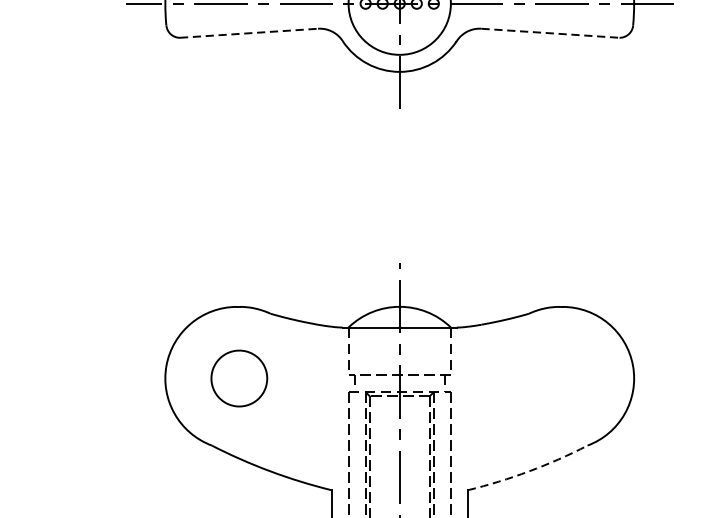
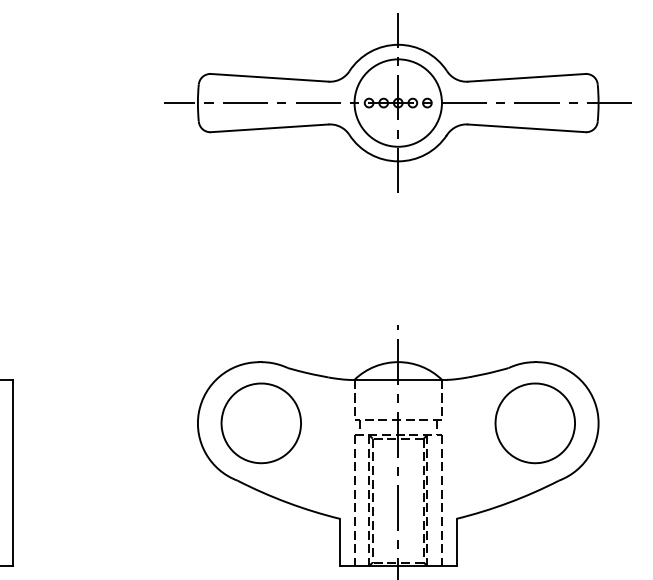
line: (249, 33) -> (269, 128), dashed -> solid
line: (550, 33) -> (527, 128), dashed -> solid
part: (238, 378) -> (260, 423), size x1.67
part: (559, 378) -> (534, 423), added
arc: (528, 471) -> (508, 502), dashed -> solid

